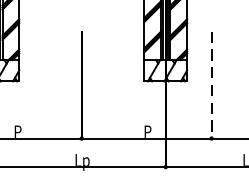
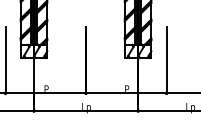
line: (211, 85) -> (166, 60), dashed -> solid

